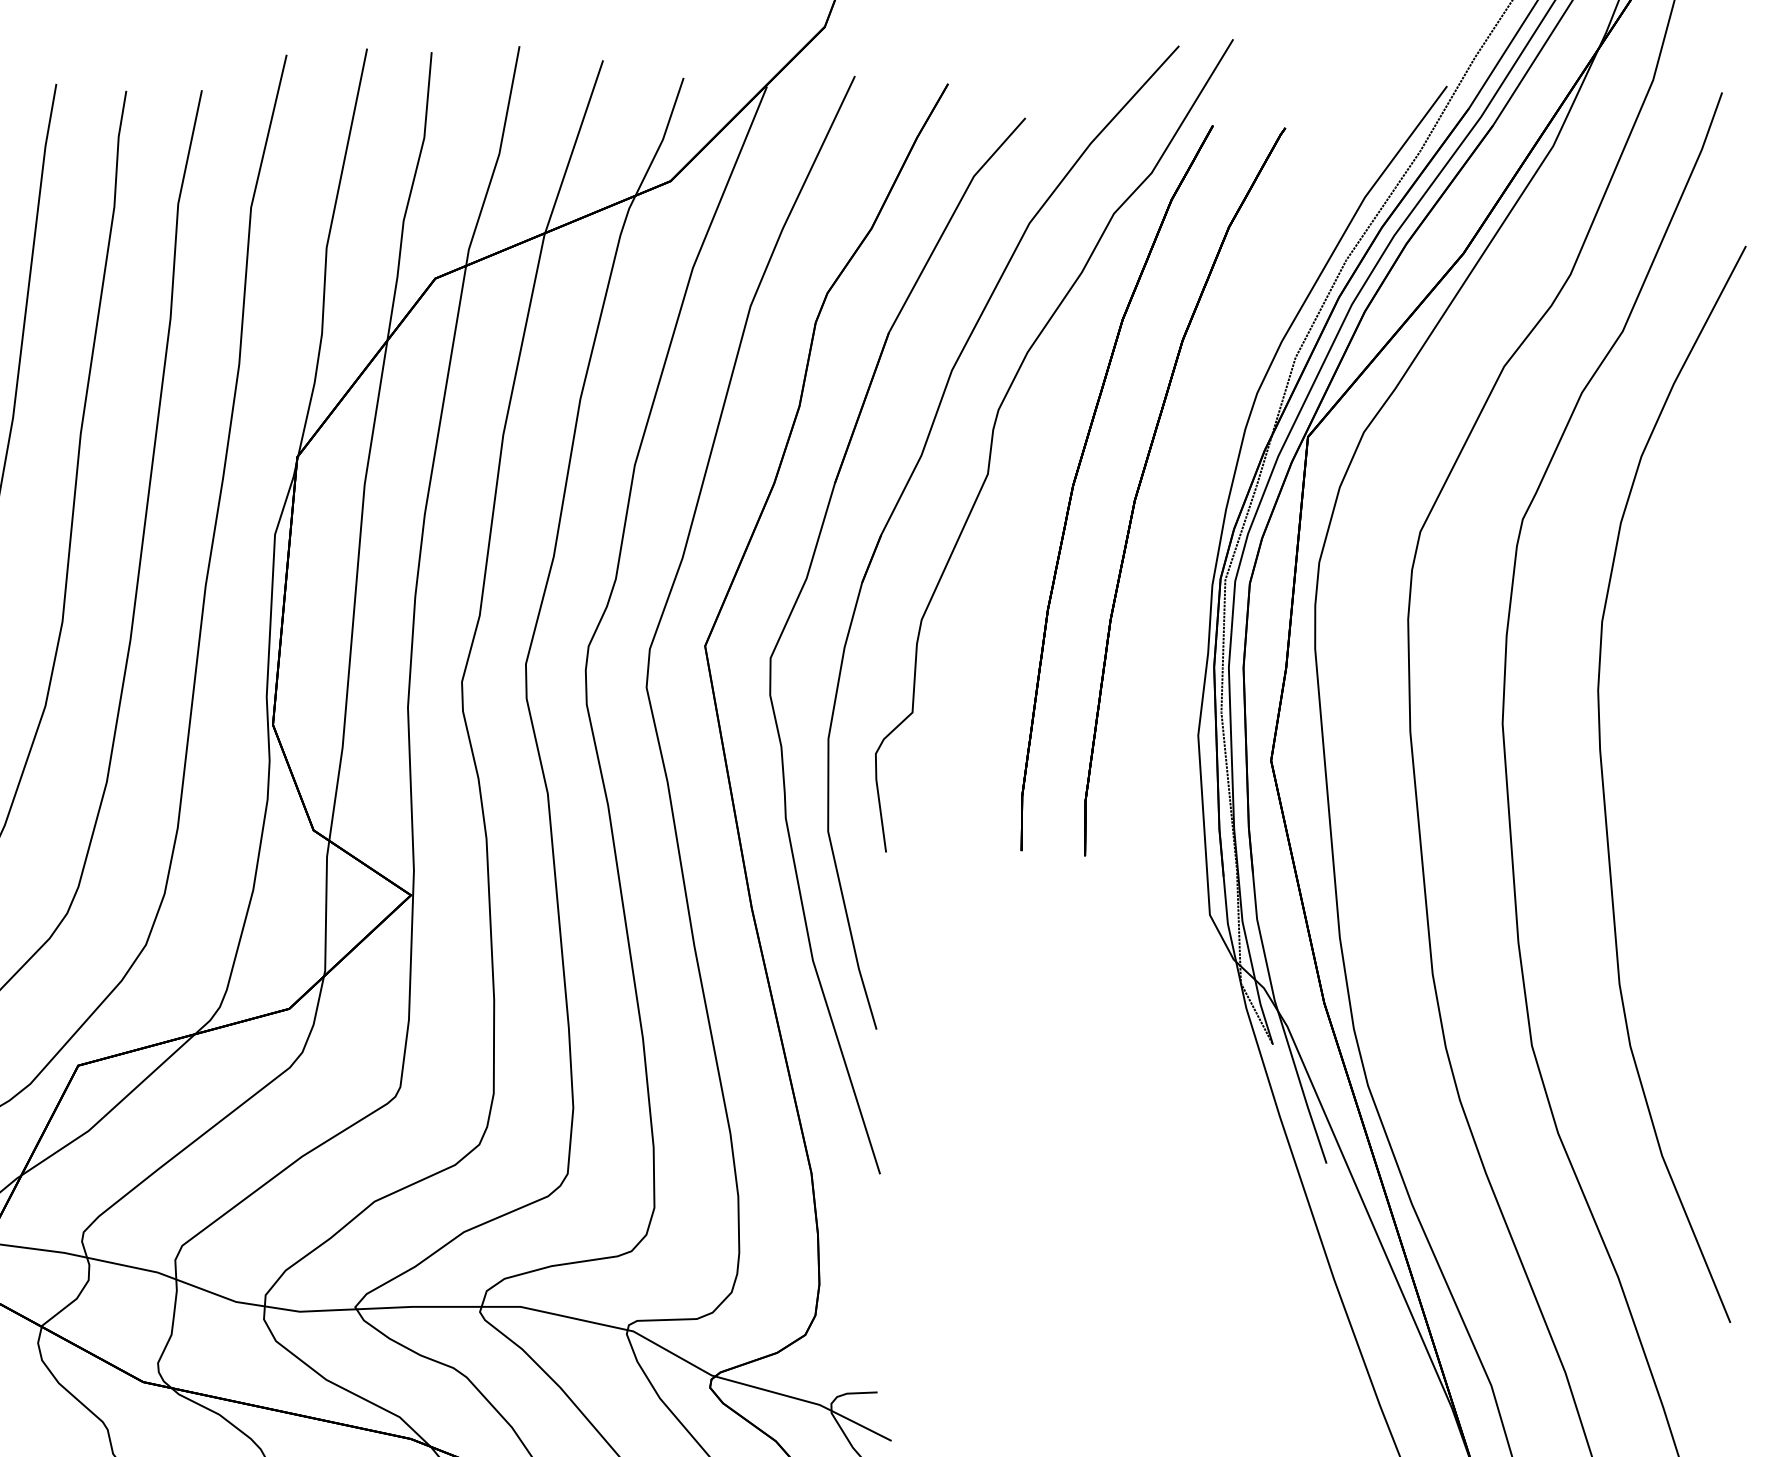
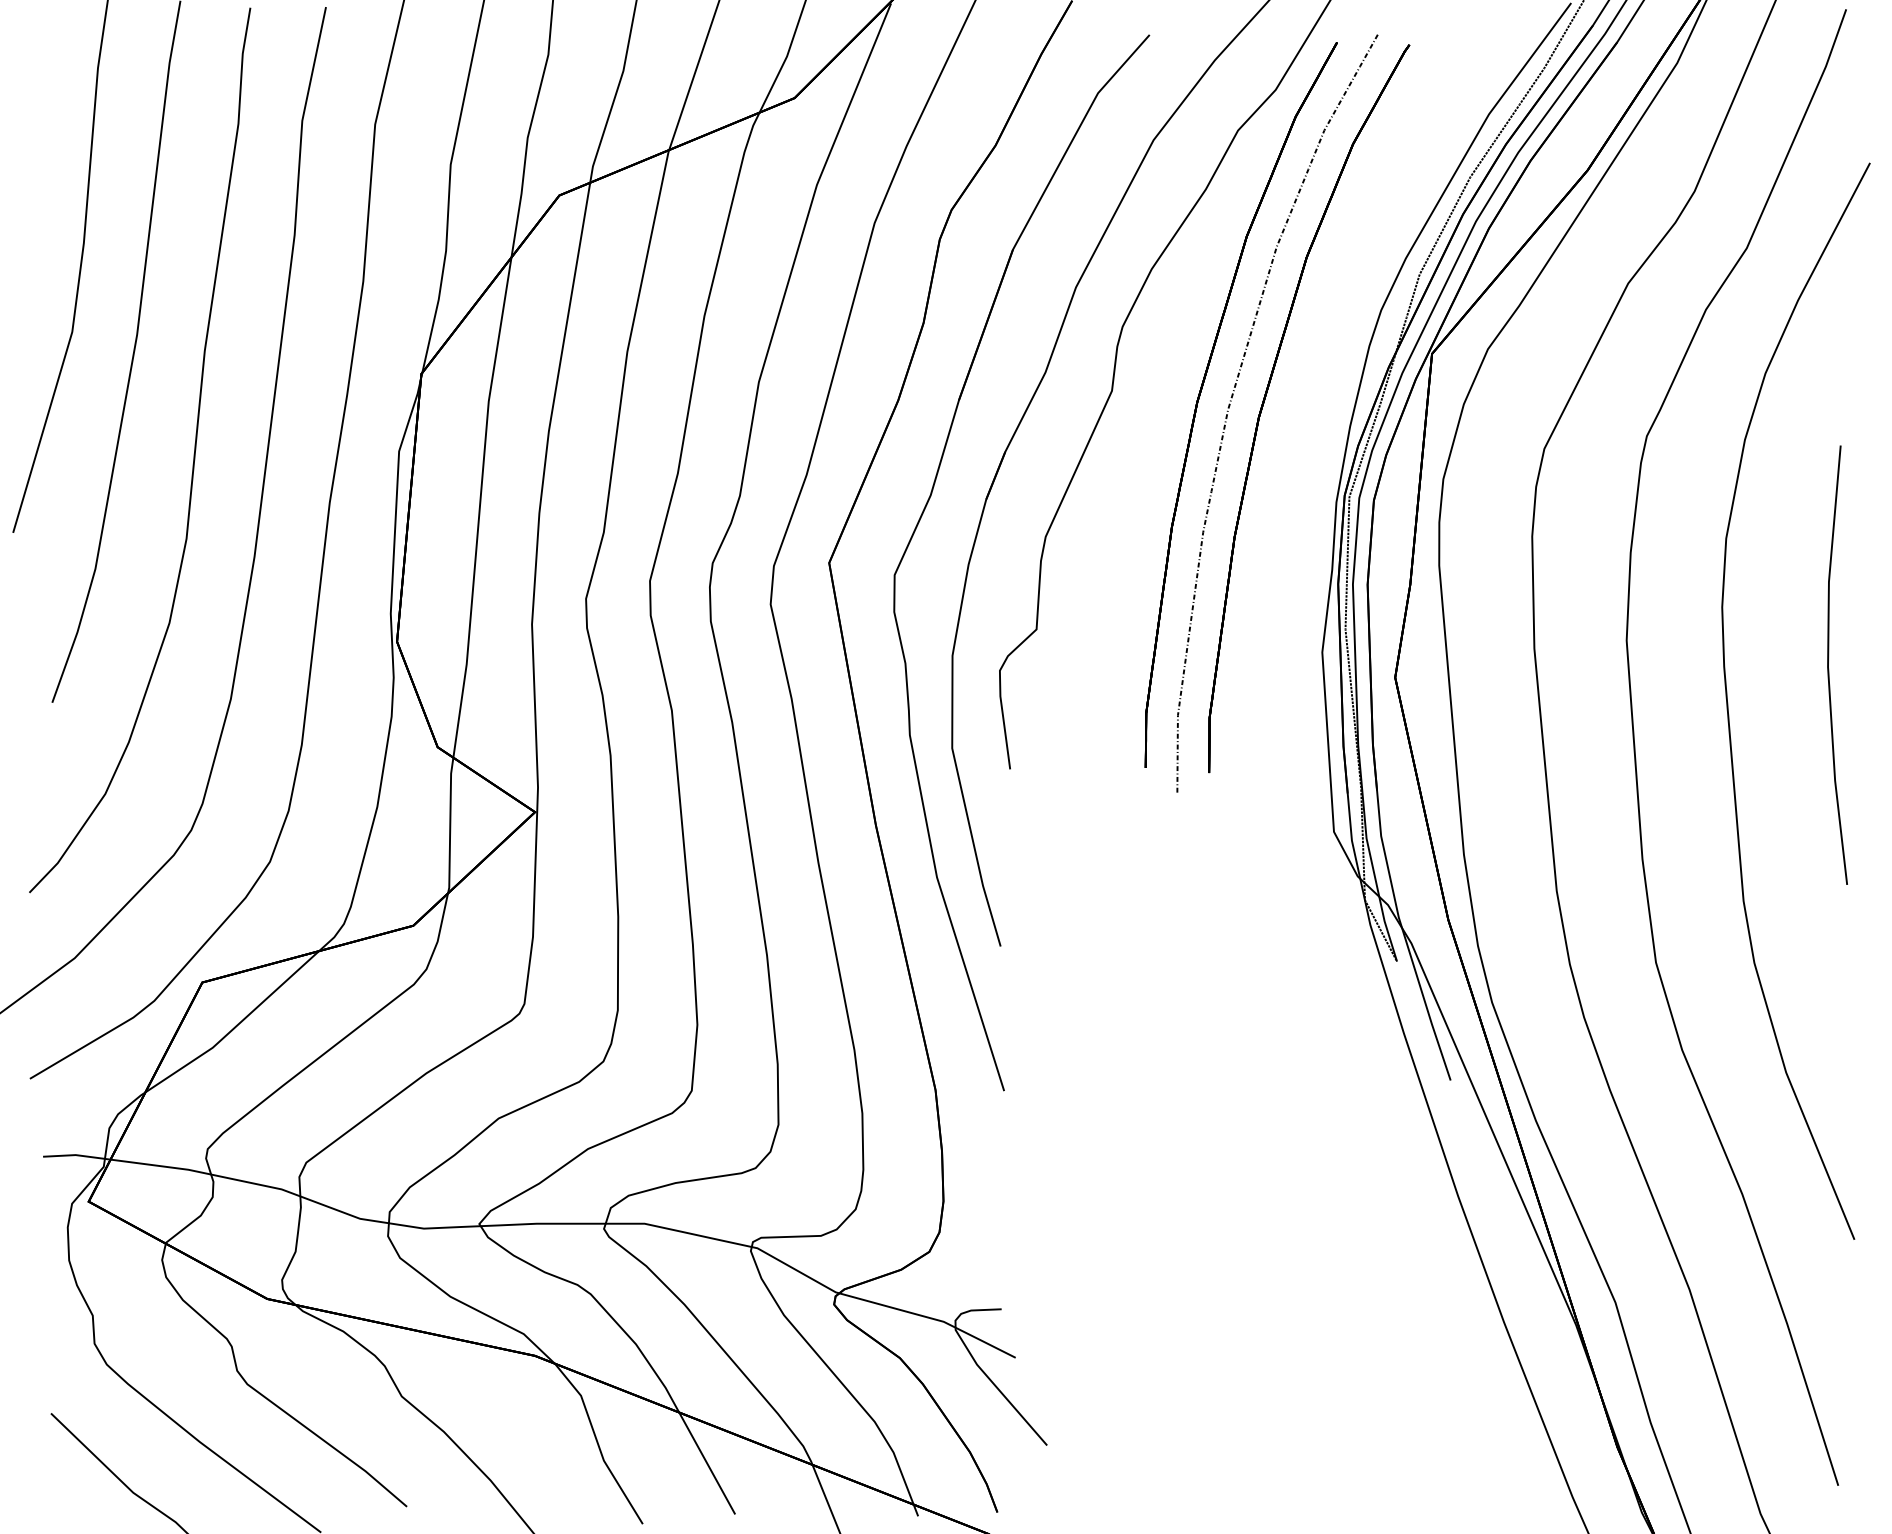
curve: (1108, 481) -> (1232, 398), added
part: (1704, 747) -> (1828, 664), added

